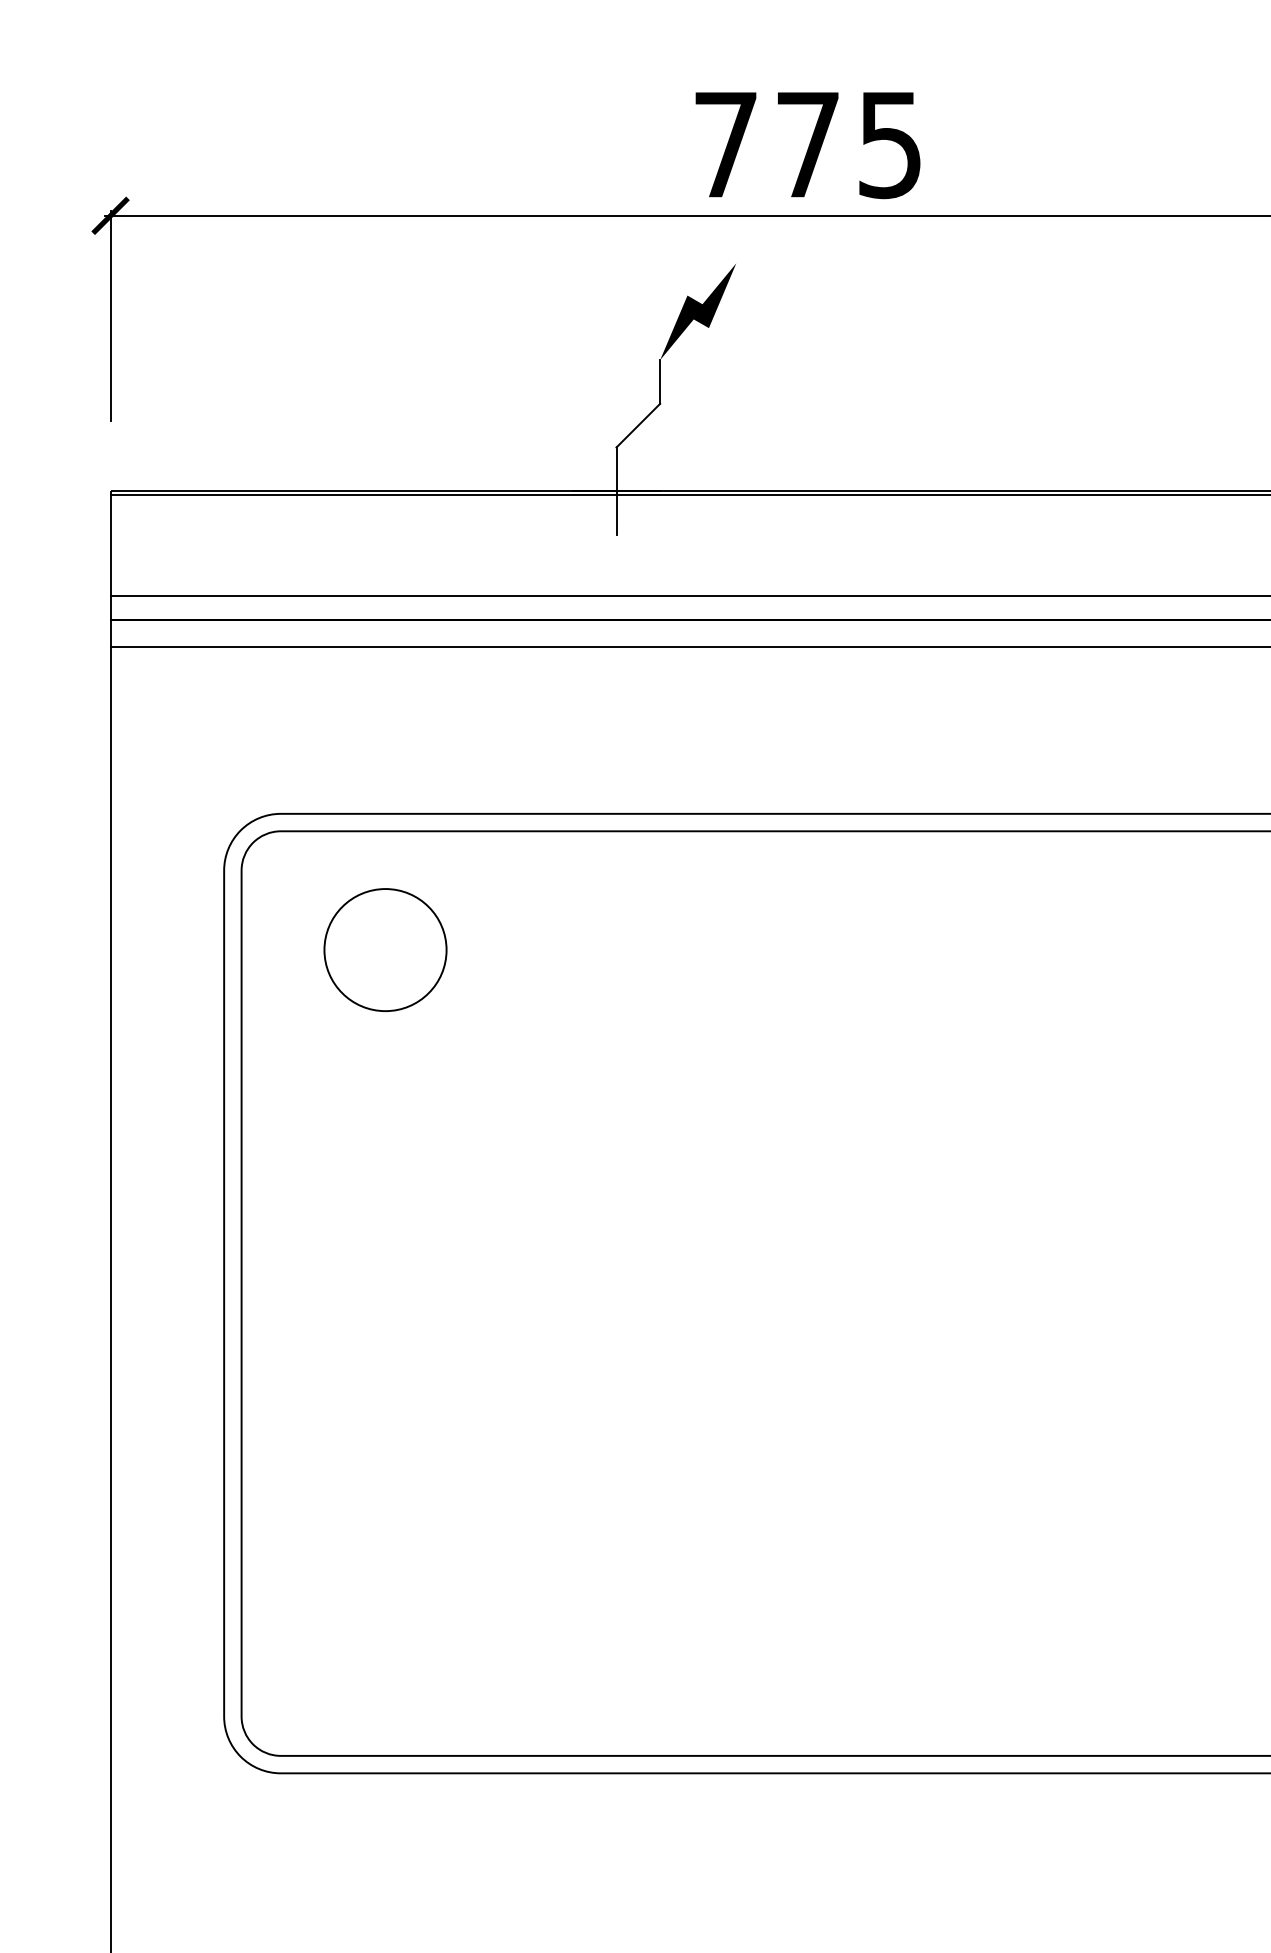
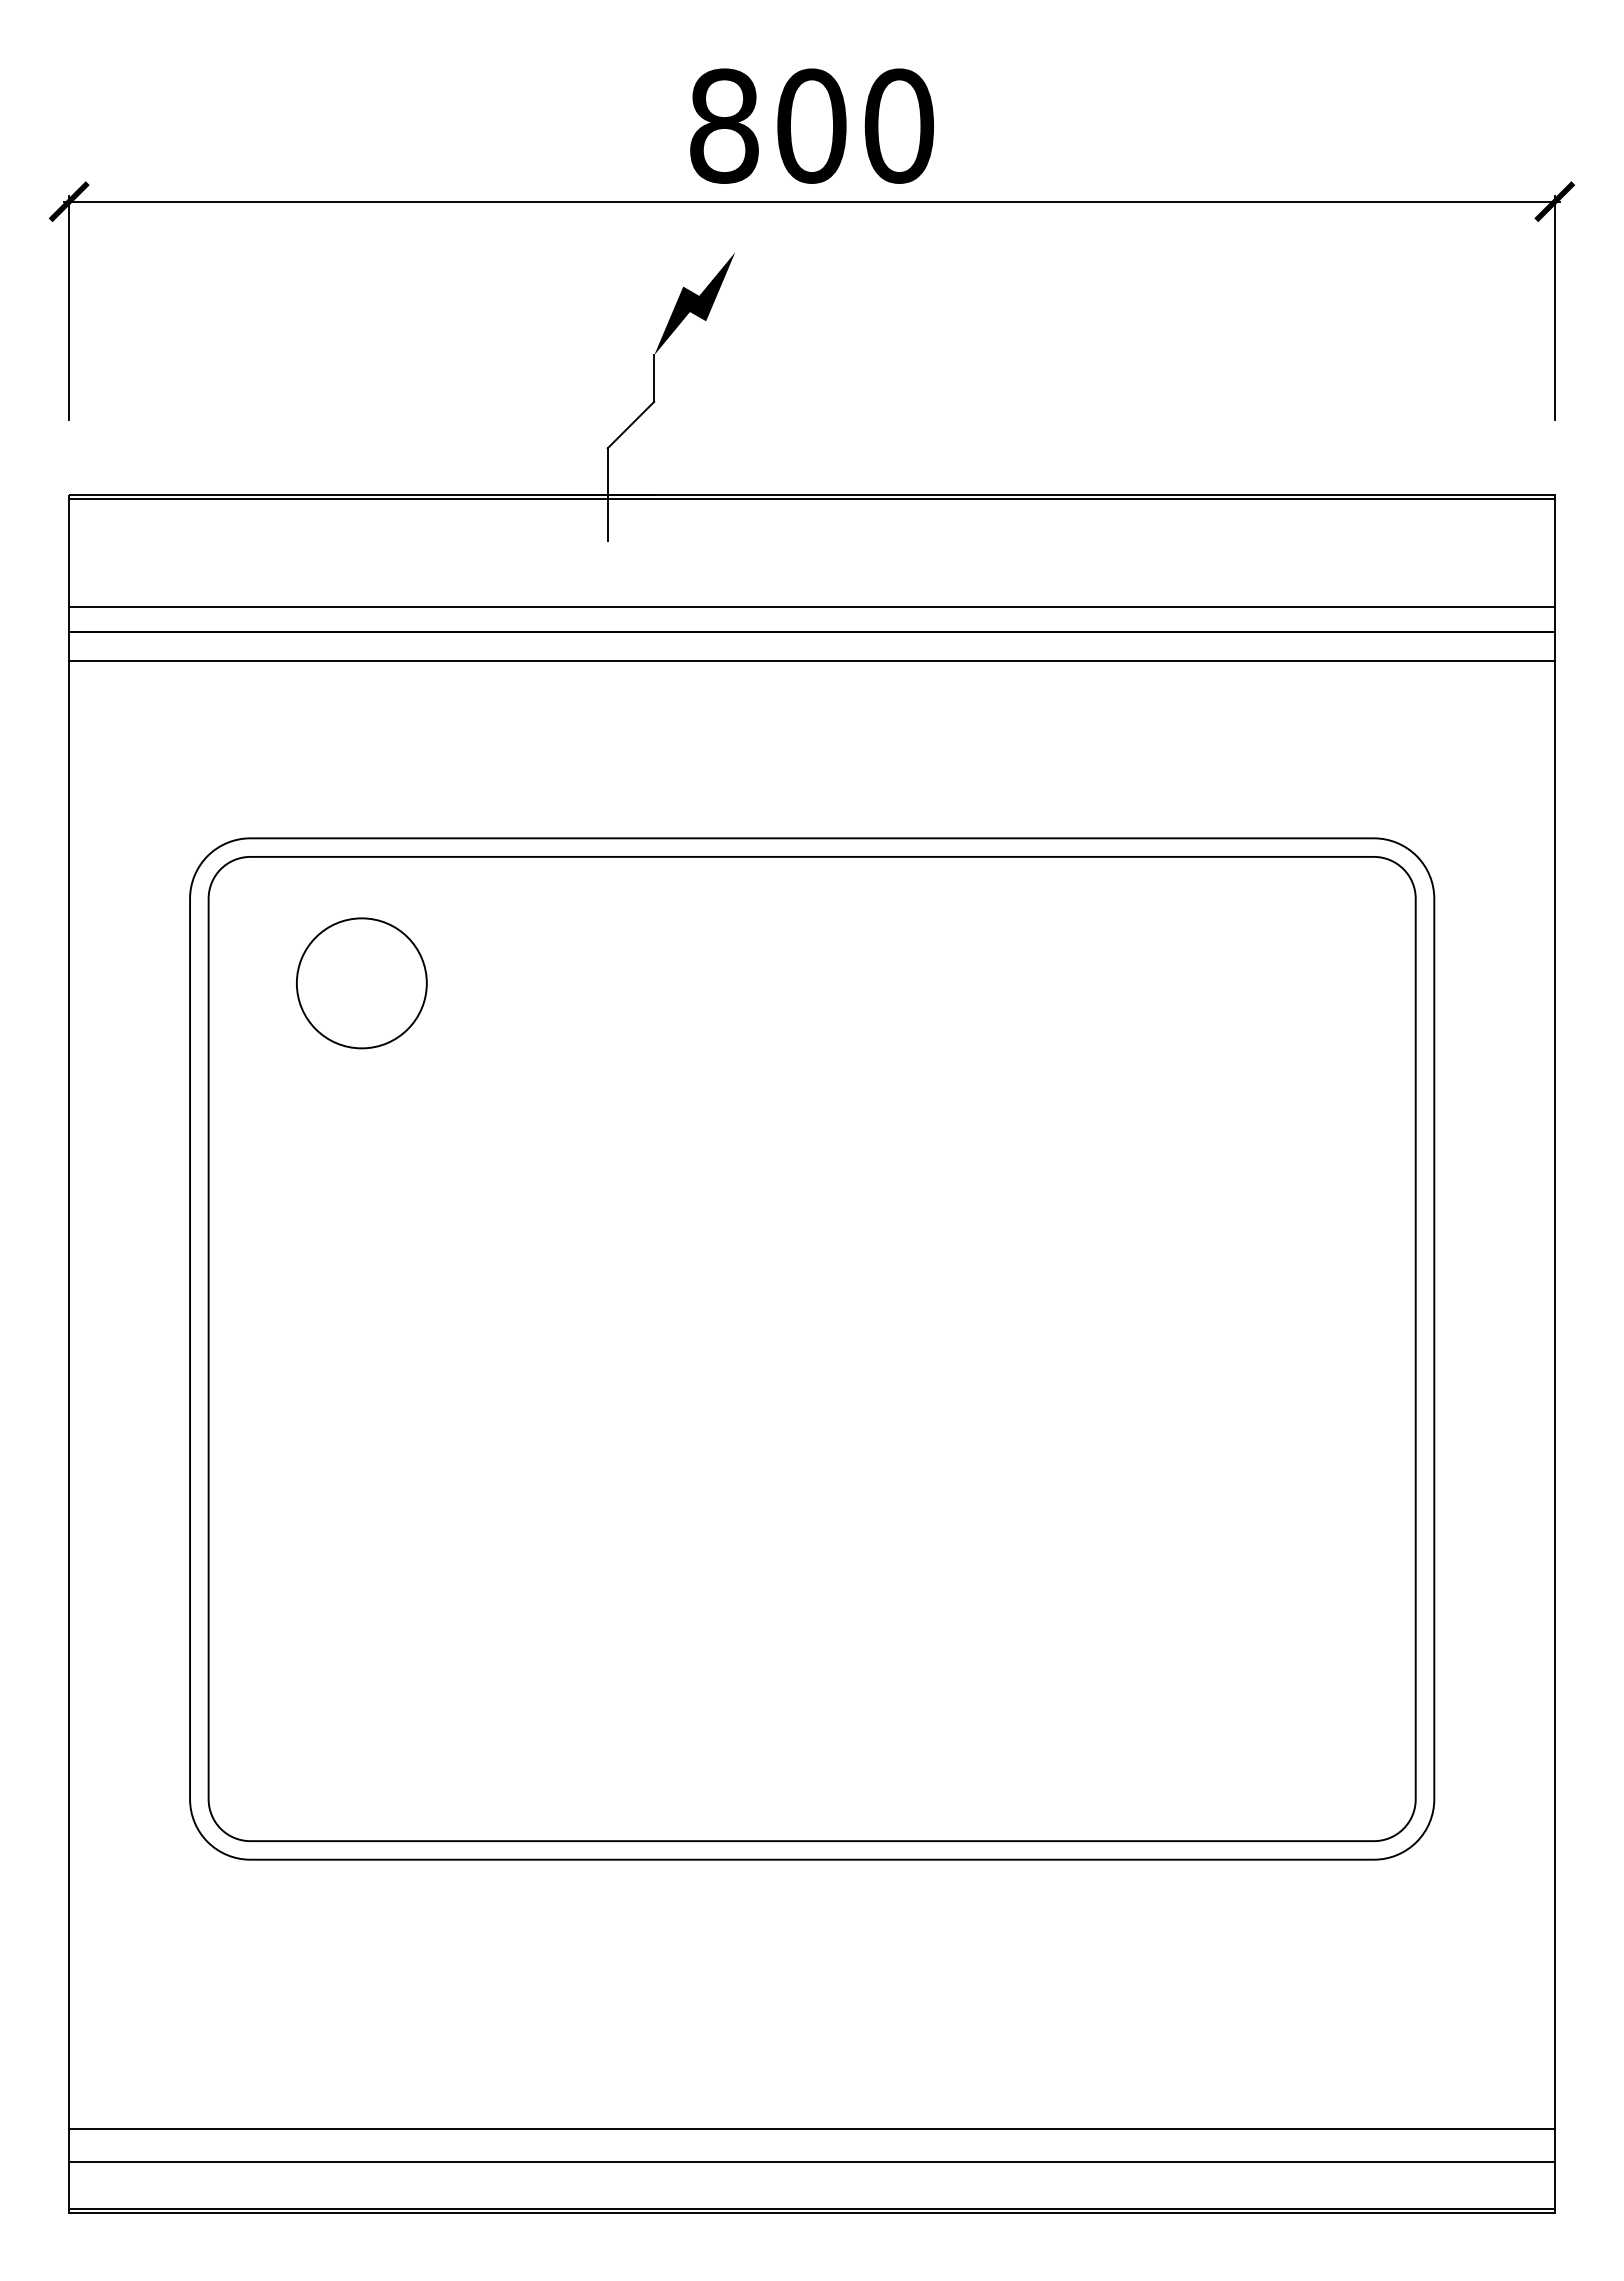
text: (807, 144) -> (811, 125), 775 -> 800

